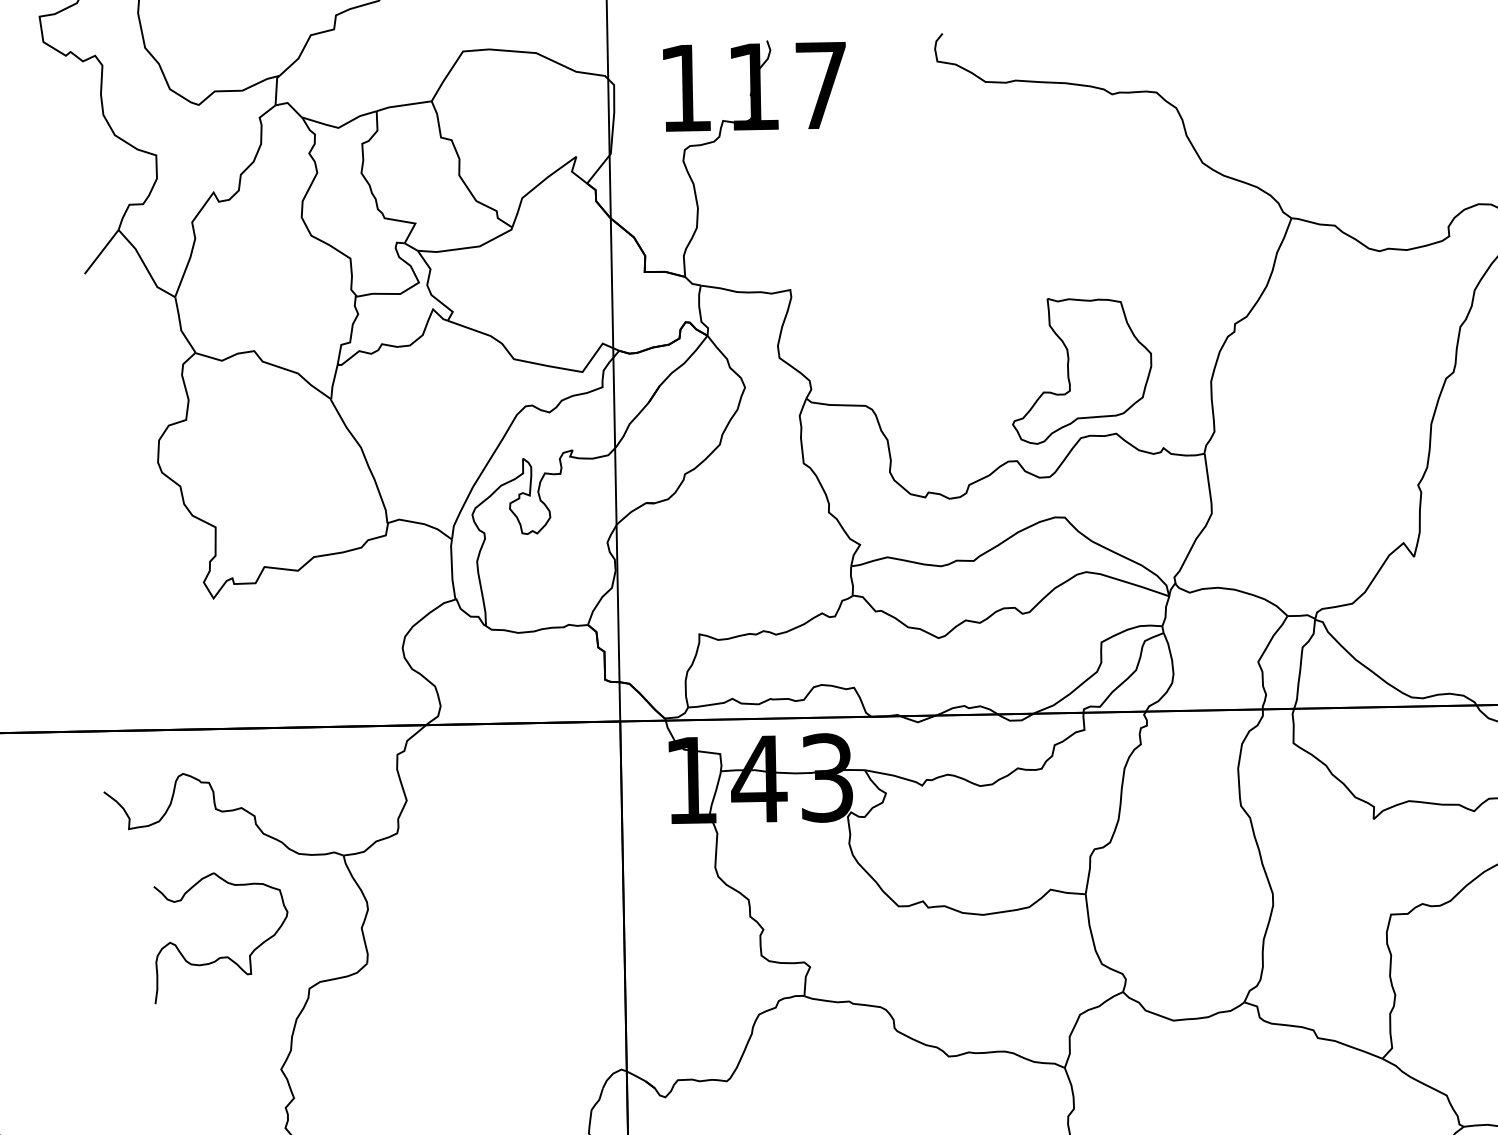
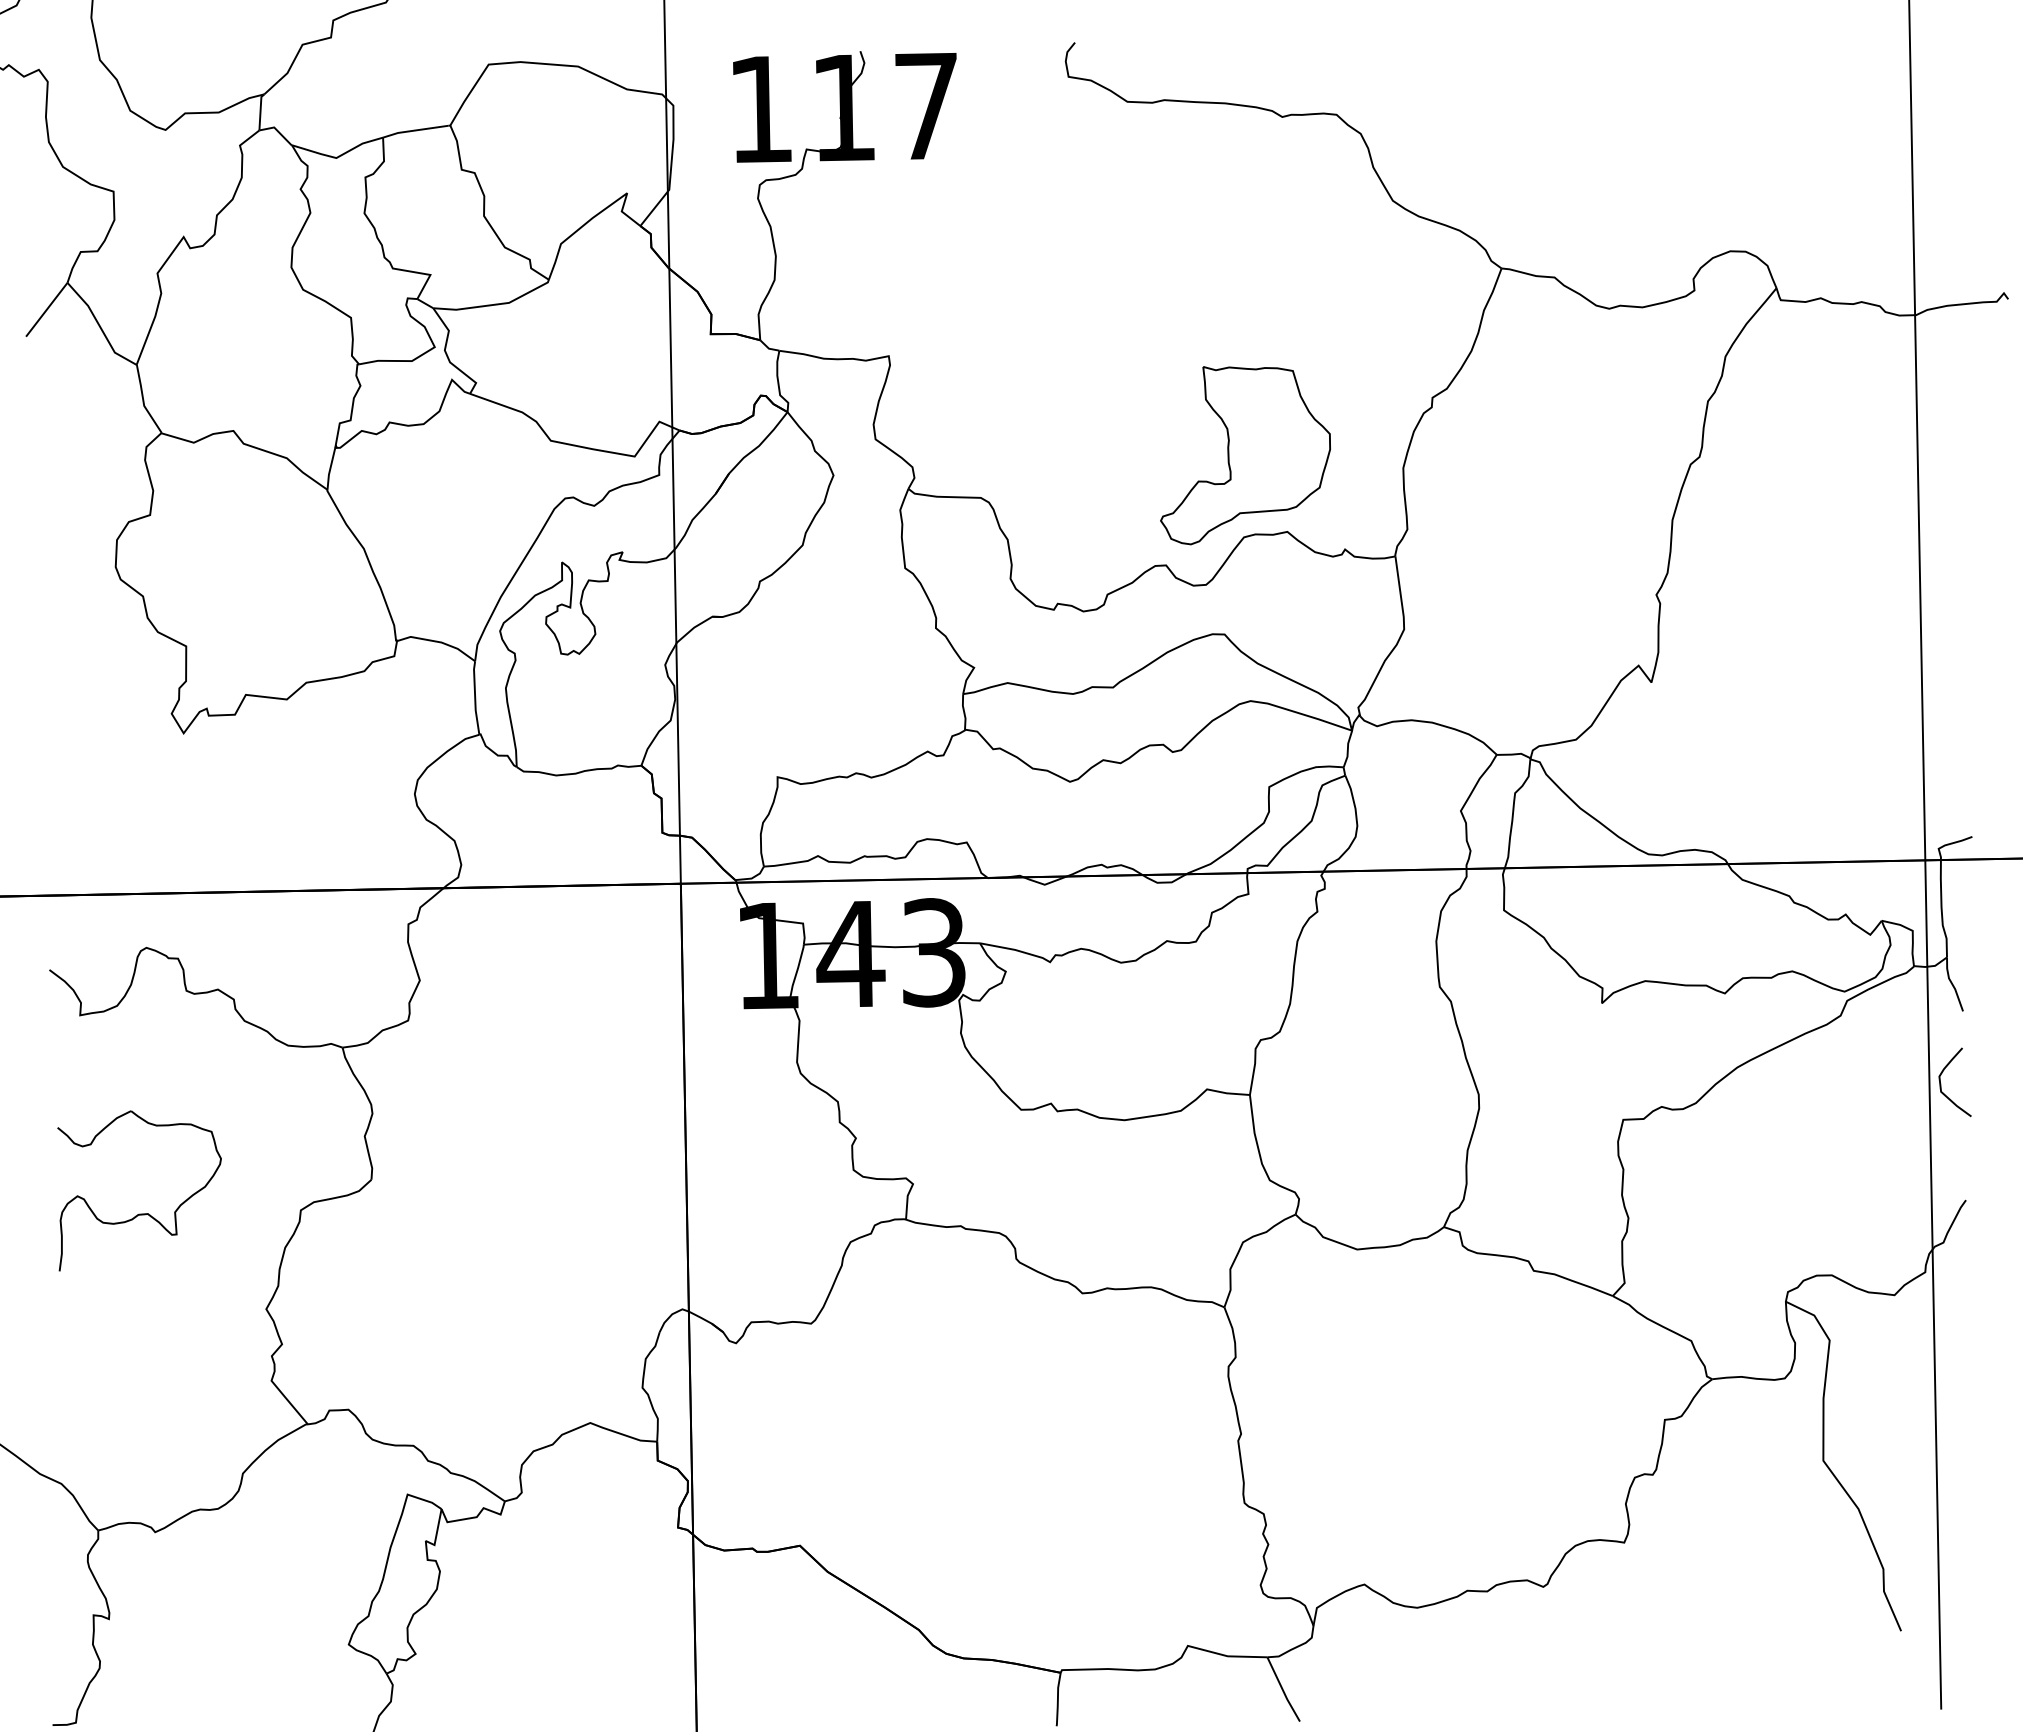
part: (220, 956) -> (139, 1213), moved

